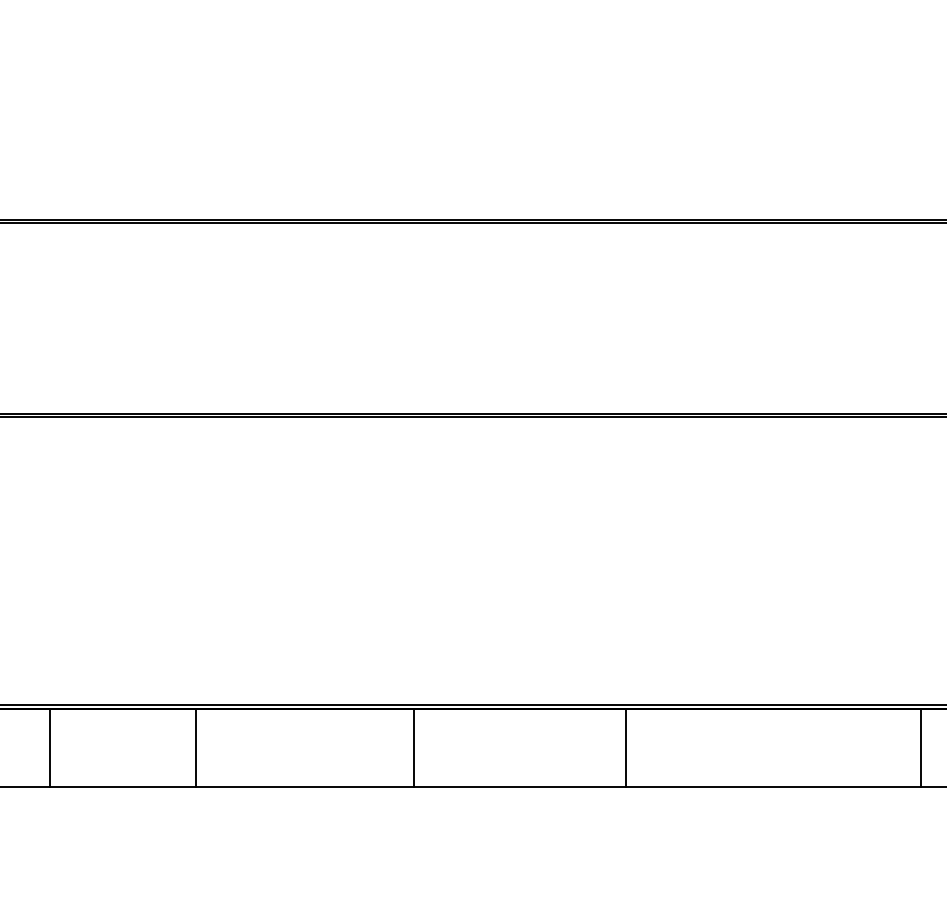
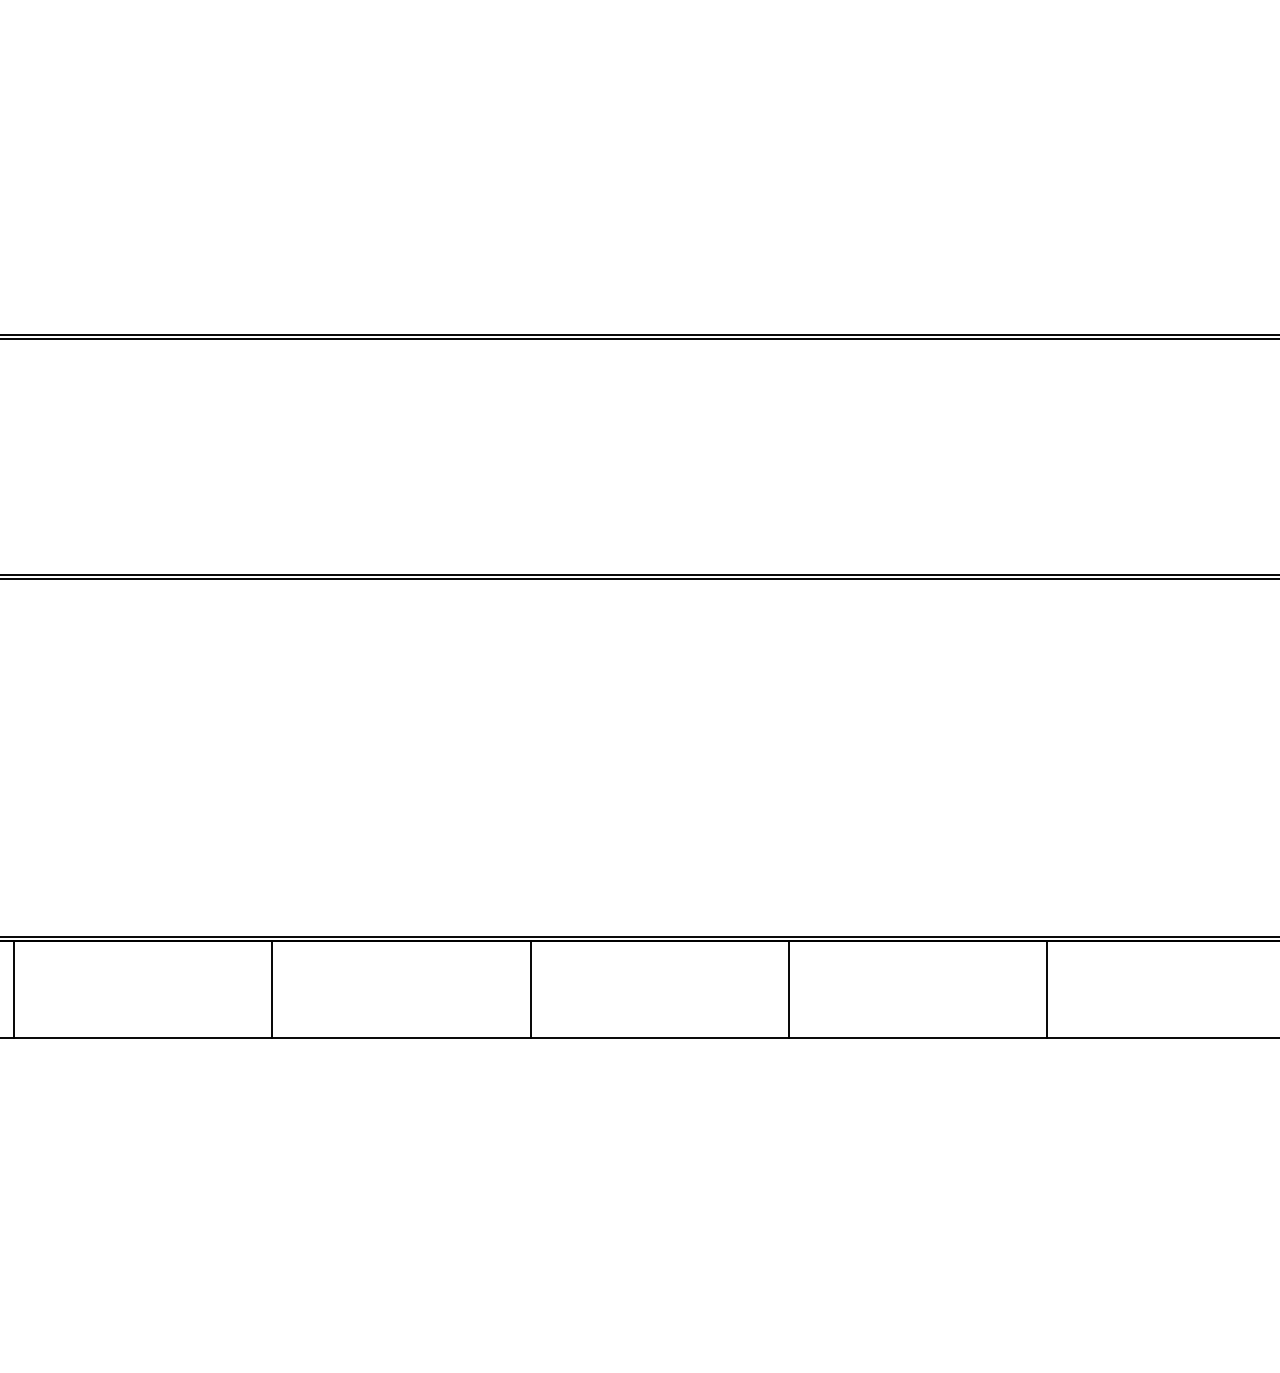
line: (195, 747) -> (272, 988), moved
line: (413, 747) -> (530, 988), moved
line: (625, 747) -> (788, 988), moved
line: (921, 747) -> (1047, 988), moved

